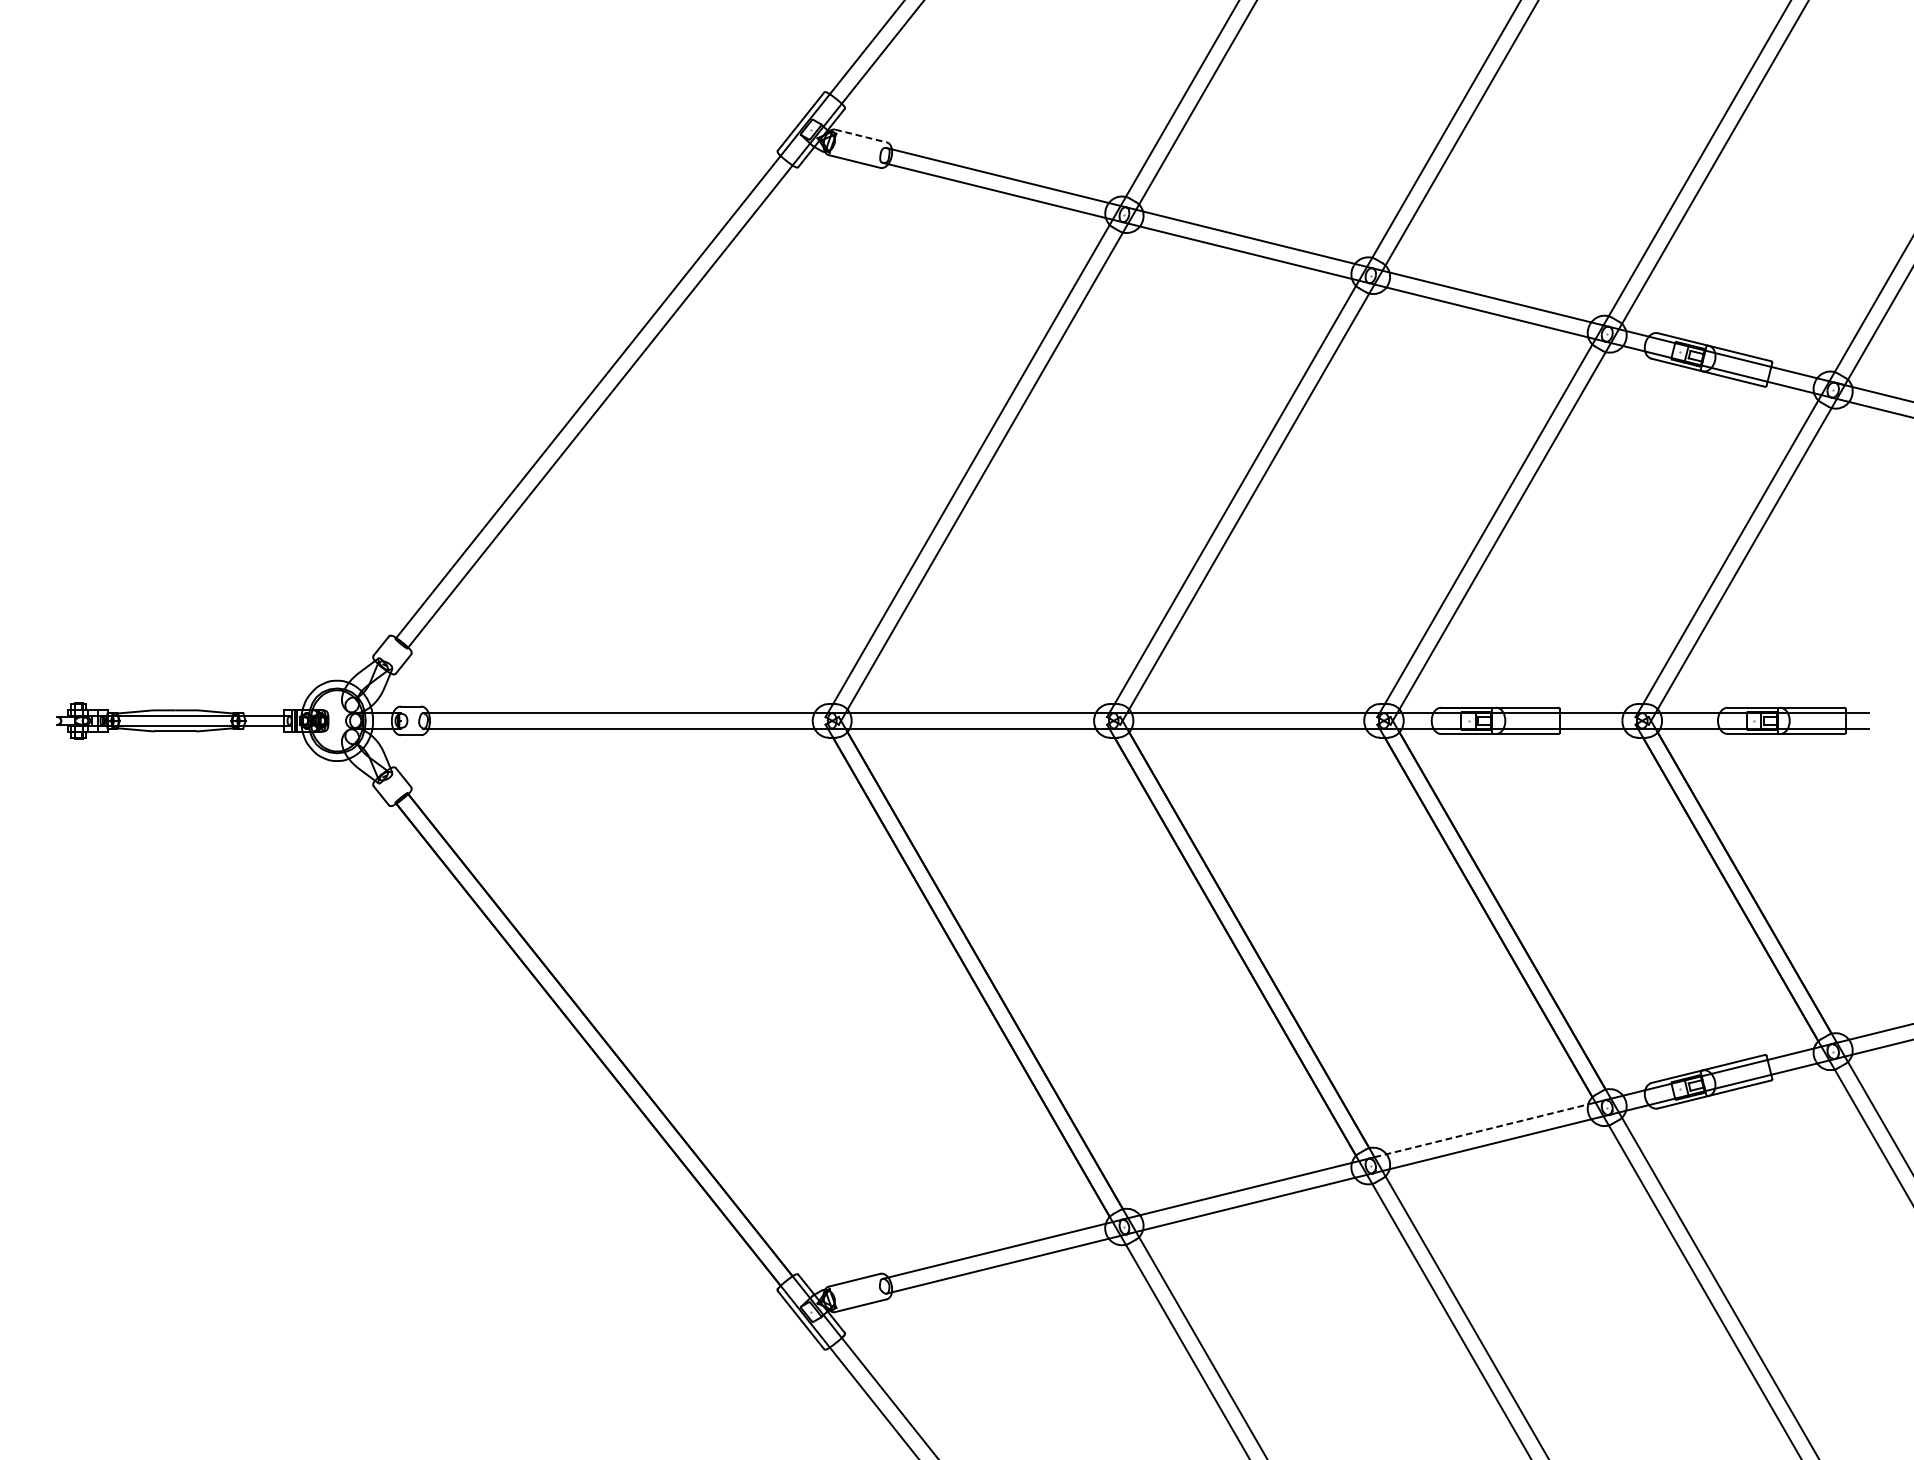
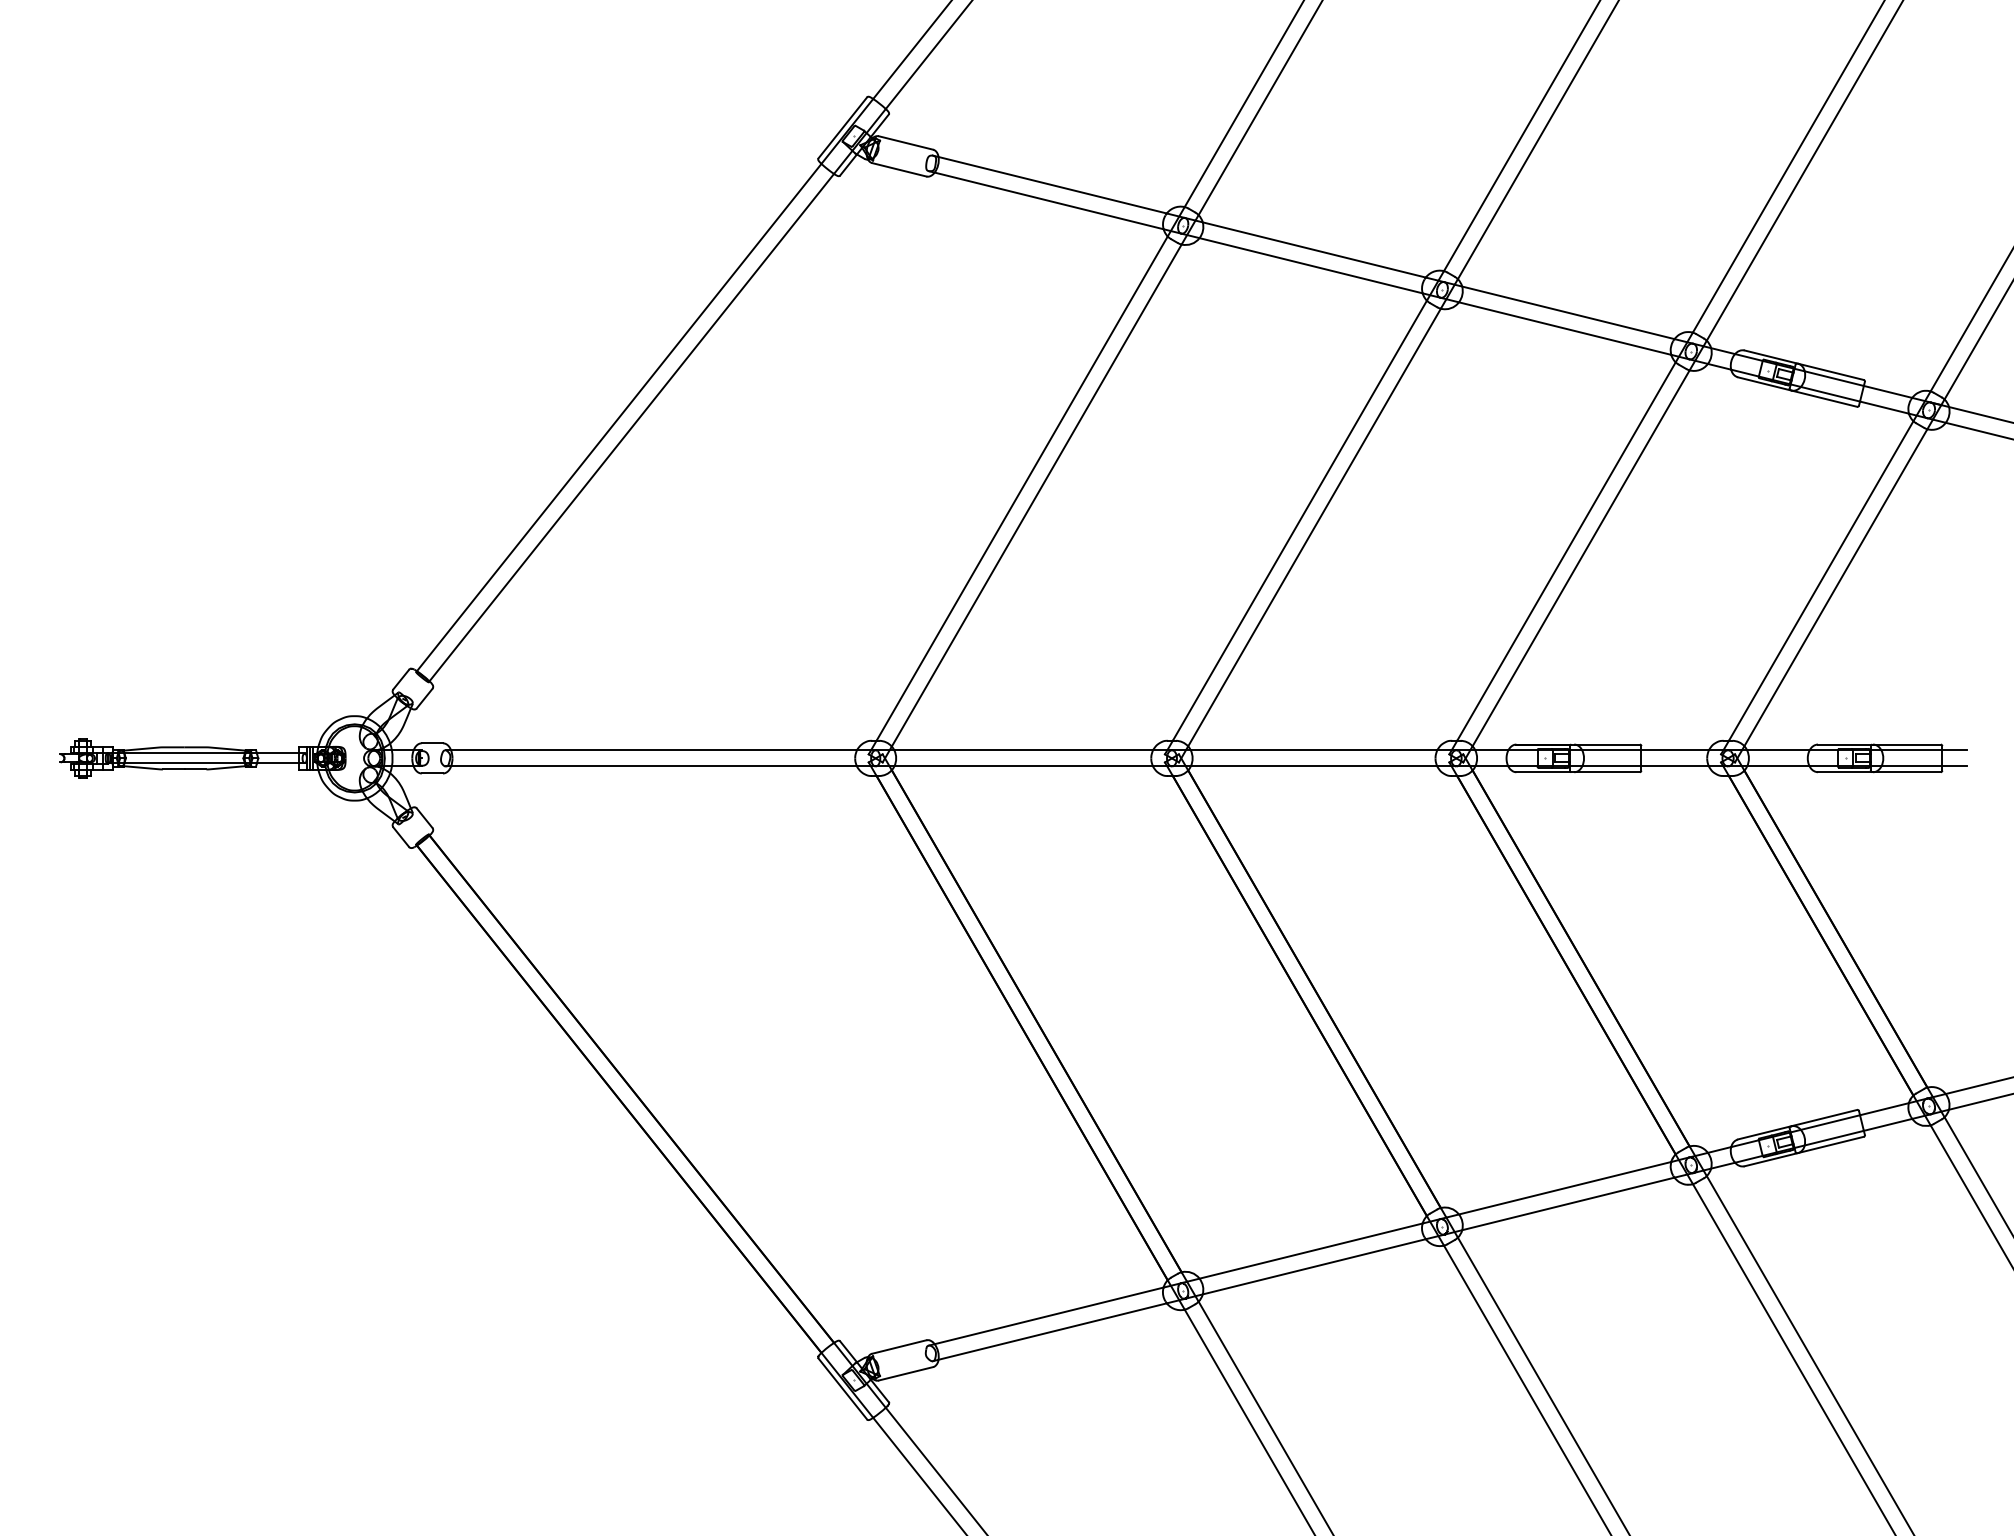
line: (861, 135) -> (906, 142), dashed -> solid
line: (1481, 1130) -> (1558, 1189), dashed -> solid

